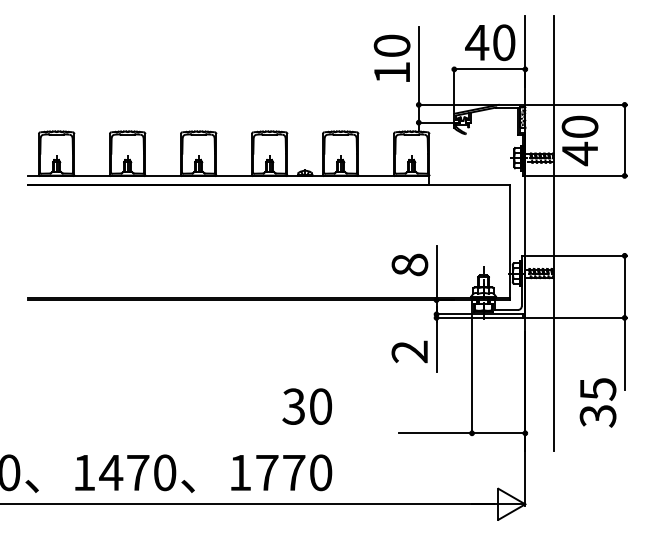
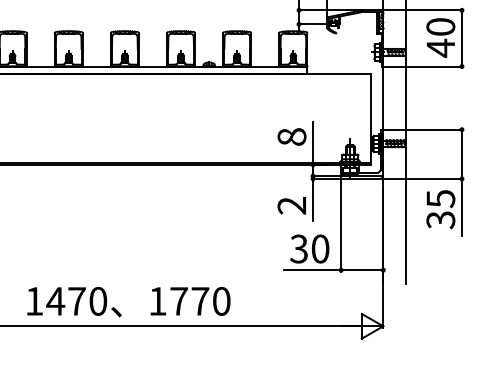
text: (579, 140) -> (440, 37), moved
text: (597, 402) -> (440, 209), moved
text: (306, 406) -> (309, 248), moved

